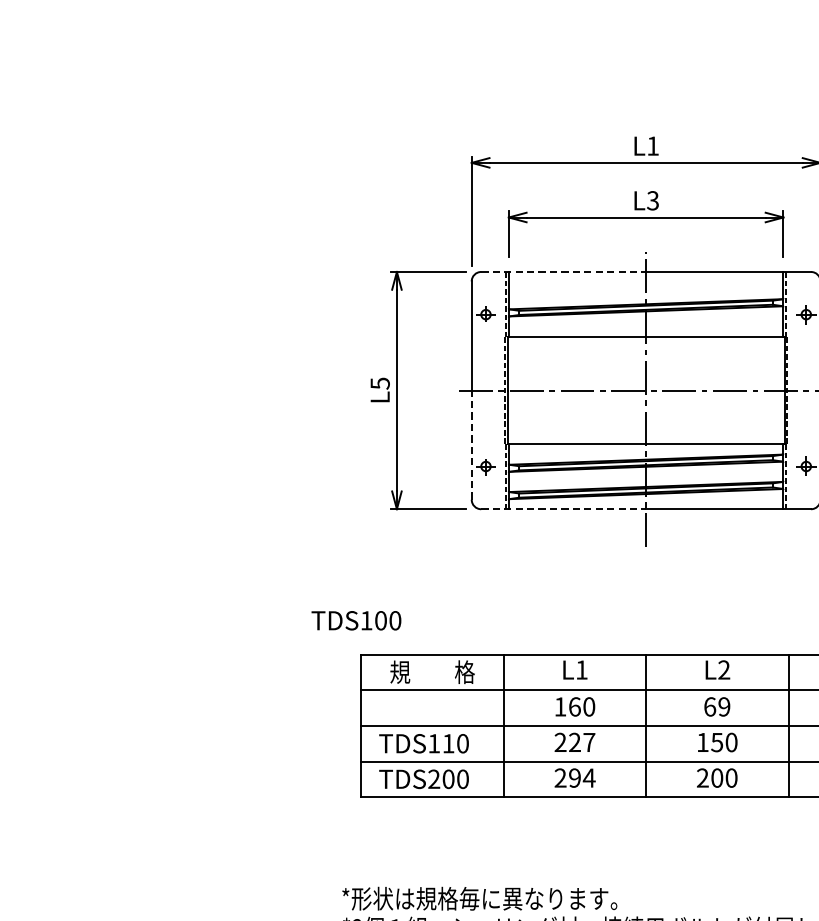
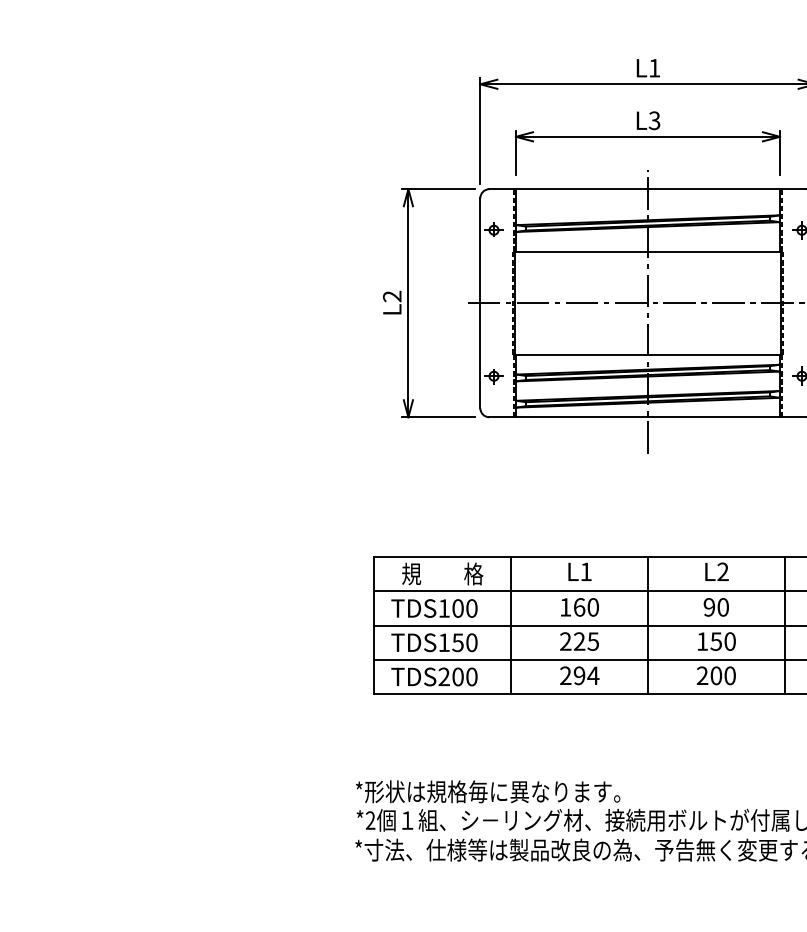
line: (564, 272) -> (569, 189), dashed -> solid
text: (380, 383) -> (392, 296), L5 -> L2
line: (471, 444) -> (480, 355), dashed -> solid
line: (564, 509) -> (569, 417), dashed -> solid
text: (356, 620) -> (434, 608), moved
text: (716, 707) -> (715, 607), 69 -> 90
text: (589, 742) -> (593, 641), 227 -> 225
text: (447, 743) -> (457, 642), TDS110 -> TDS150

